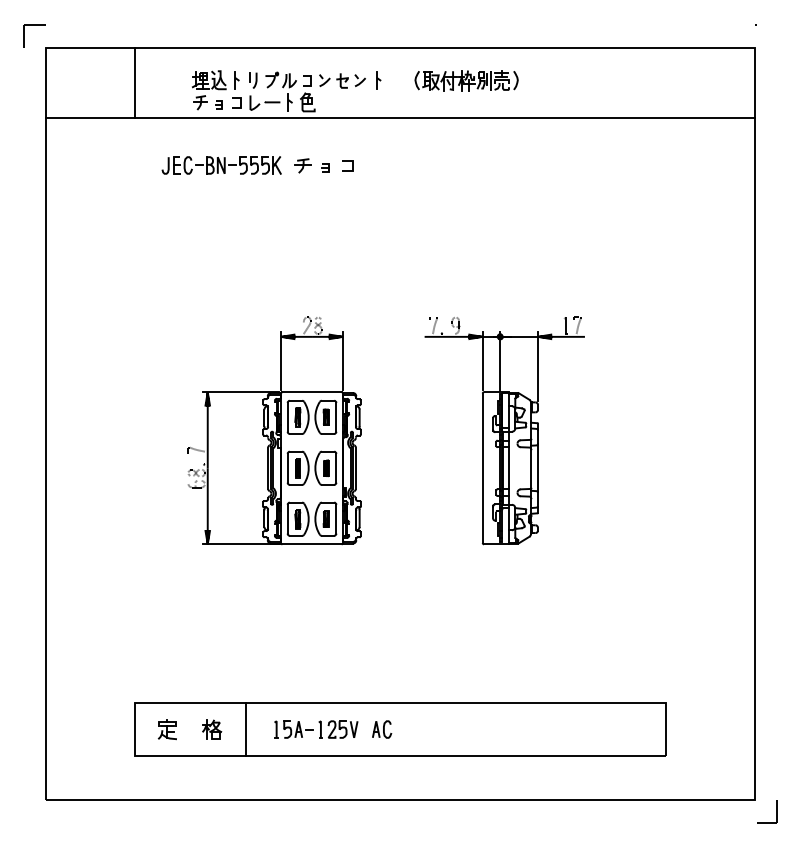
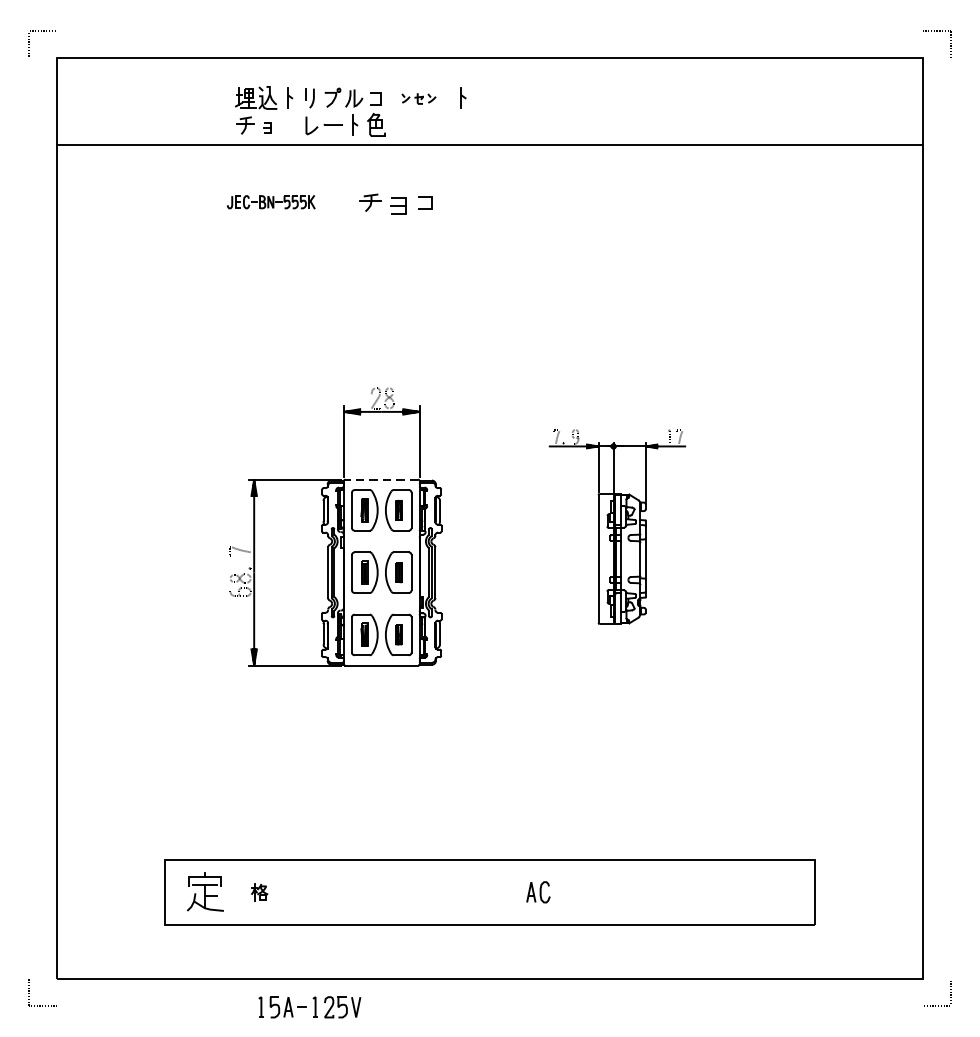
part: (342, 80) -> (419, 98), size x0.6
part: (466, 80) -> (570, 98), removed
line: (134, 82) -> (164, 100), removed
line: (236, 98) -> (289, 120), removed
part: (221, 165) -> (271, 202), size x0.6
part: (325, 167) -> (398, 204), size x1.6
line: (312, 392) -> (382, 479), solid -> dashed
part: (504, 430) -> (617, 526), size x0.7
part: (166, 729) -> (203, 892), size x1.6
part: (212, 729) -> (260, 892), size x0.7
line: (245, 729) -> (300, 892), removed
part: (316, 729) -> (310, 1007), moved
part: (382, 729) -> (538, 892), moved

